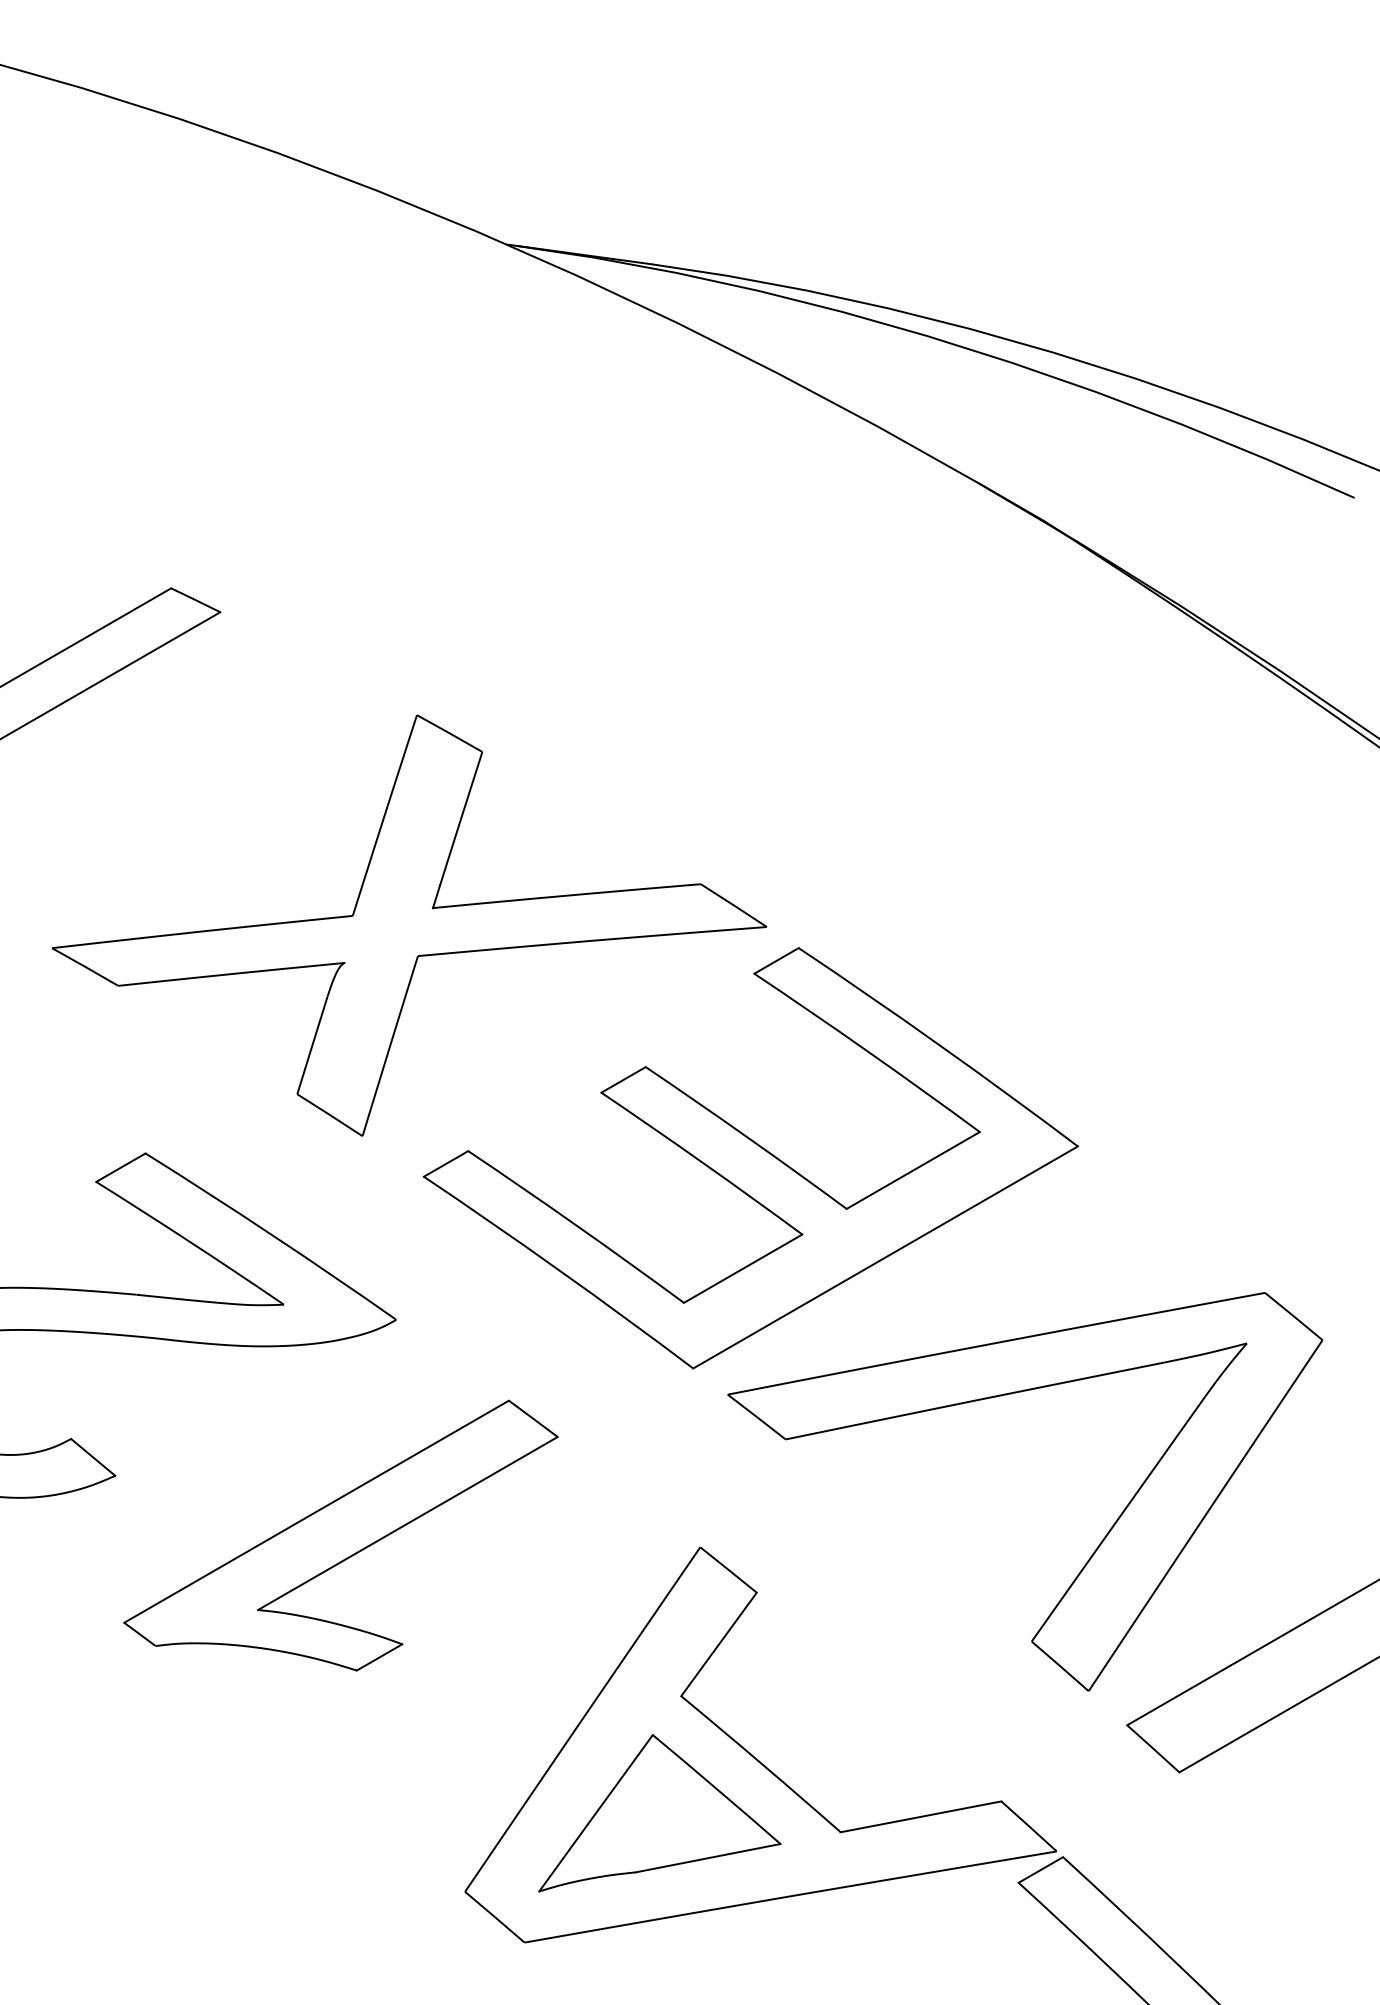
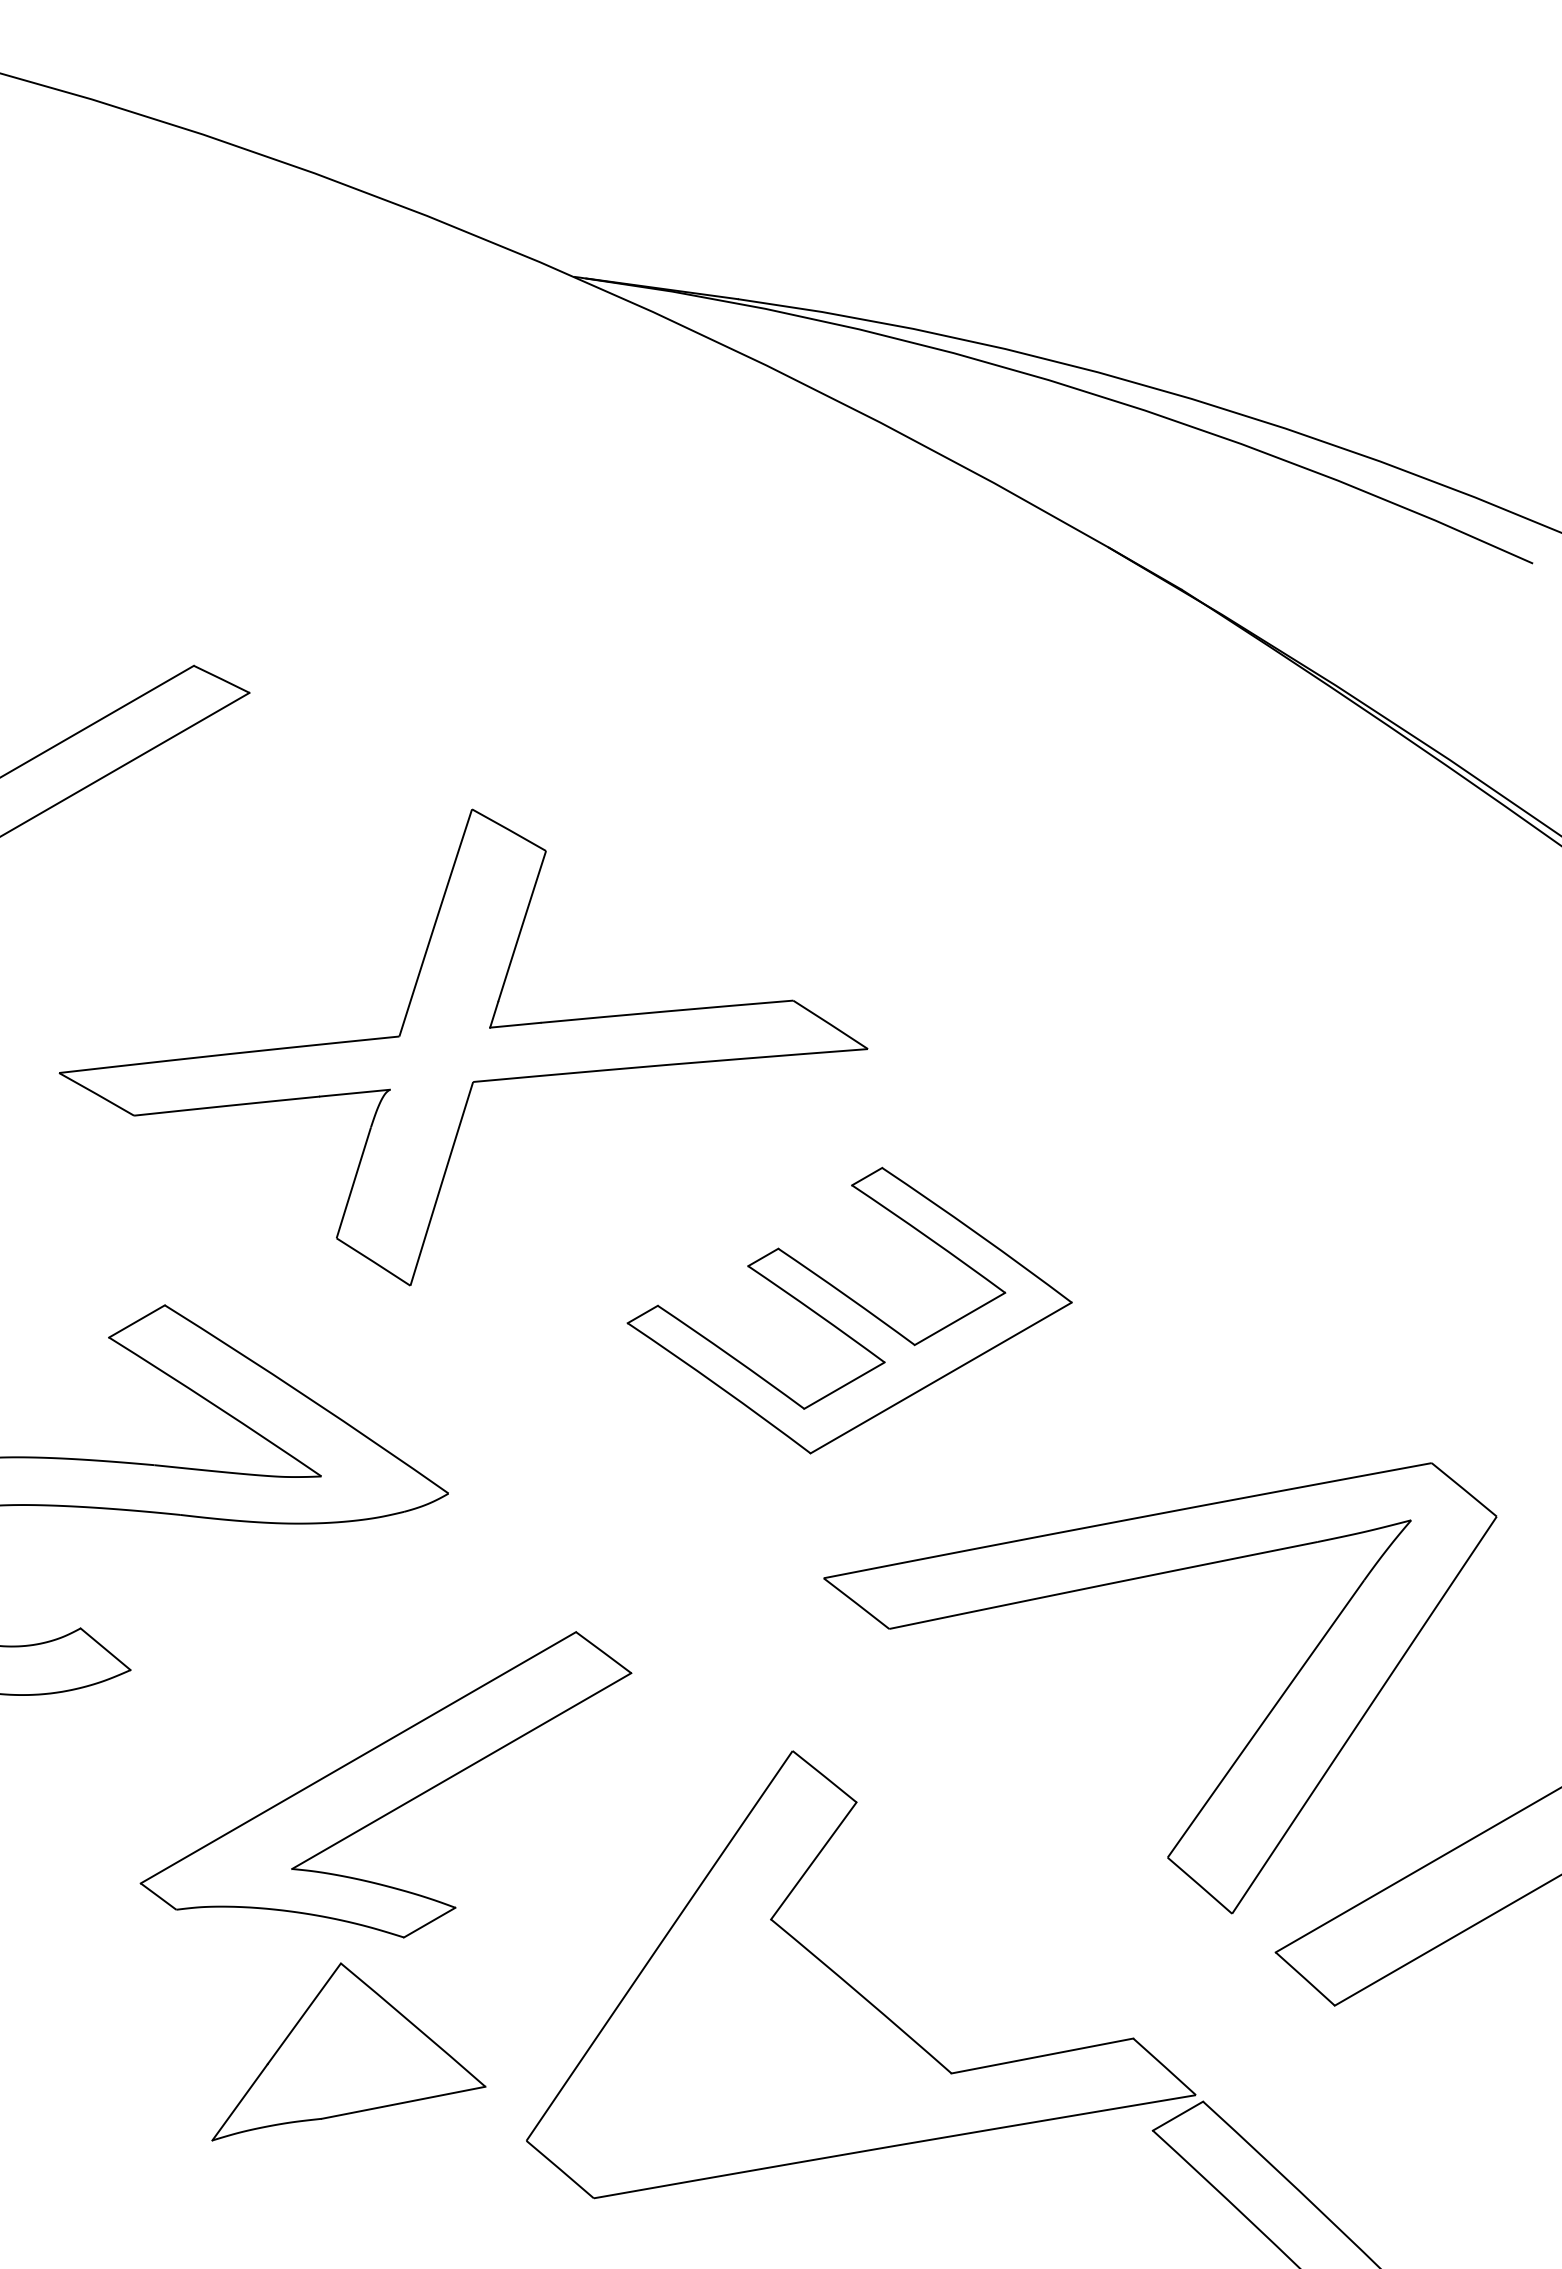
part: (750, 1158) -> (849, 1310), size x0.6
part: (340, 1535) -> (385, 1784), moved
part: (659, 1812) -> (348, 2051), moved

